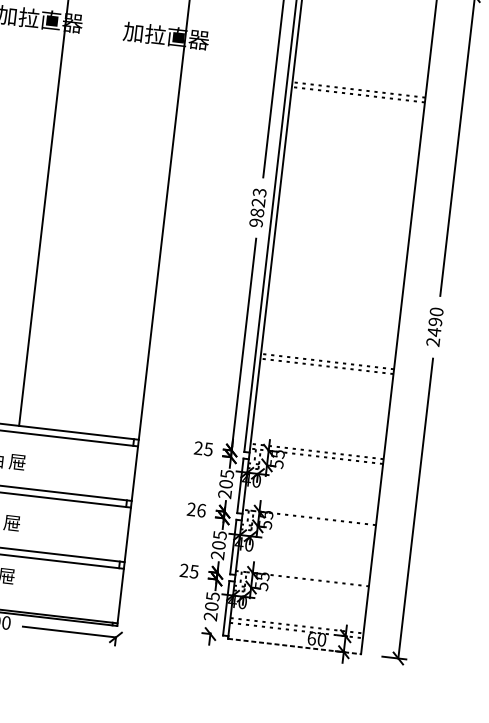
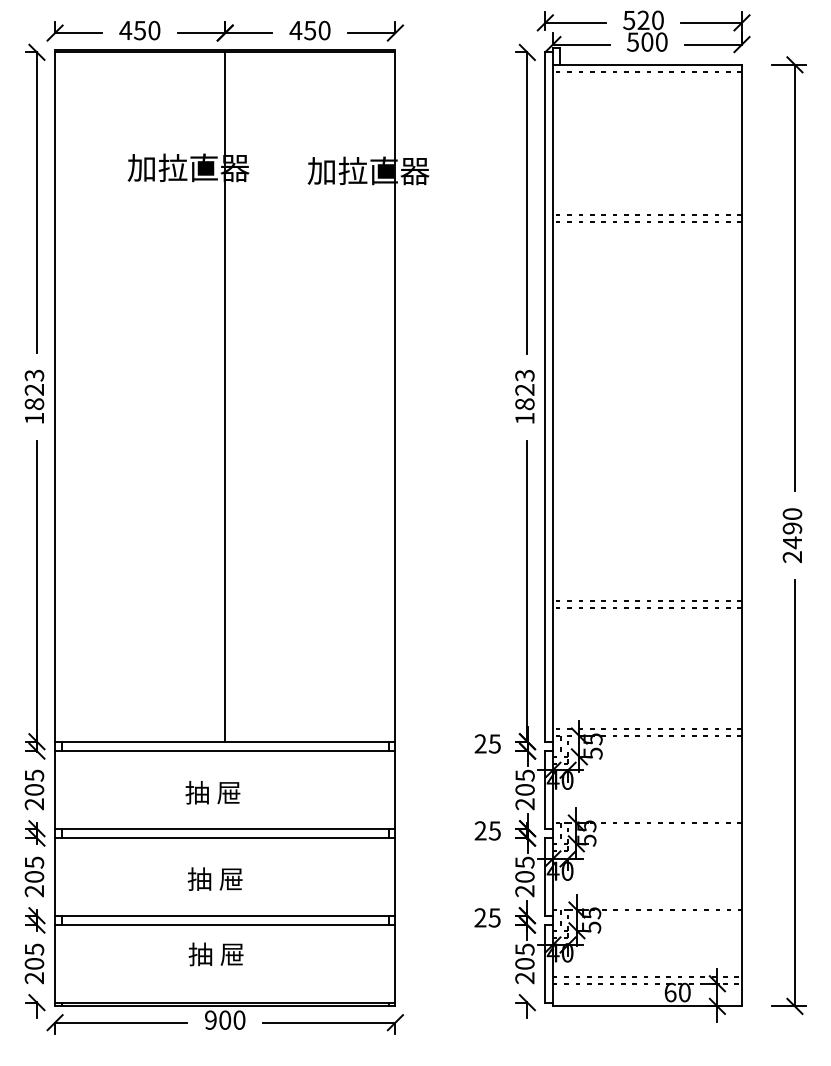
text: (255, 222) -> (524, 418), 9823 -> 1823
text: (201, 510) -> (494, 830), 26 -> 25
line: (294, 646) -> (647, 1006), dashed -> solid

